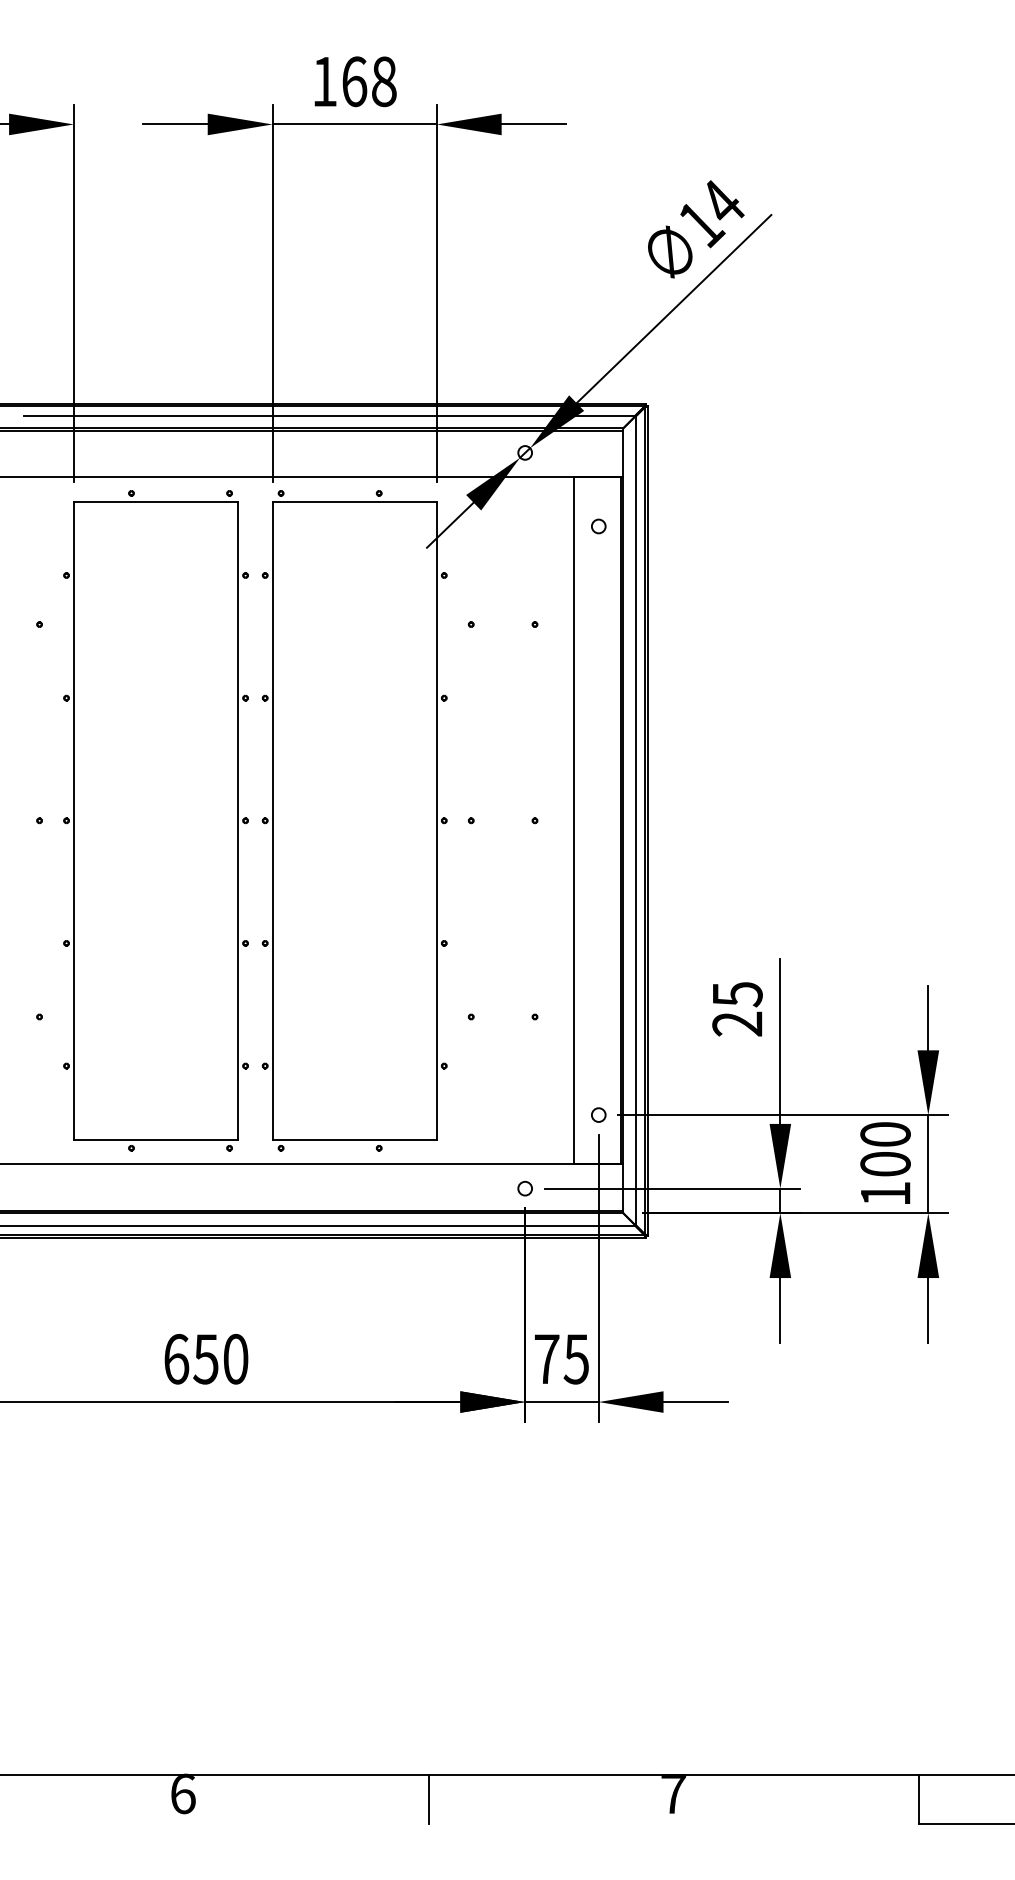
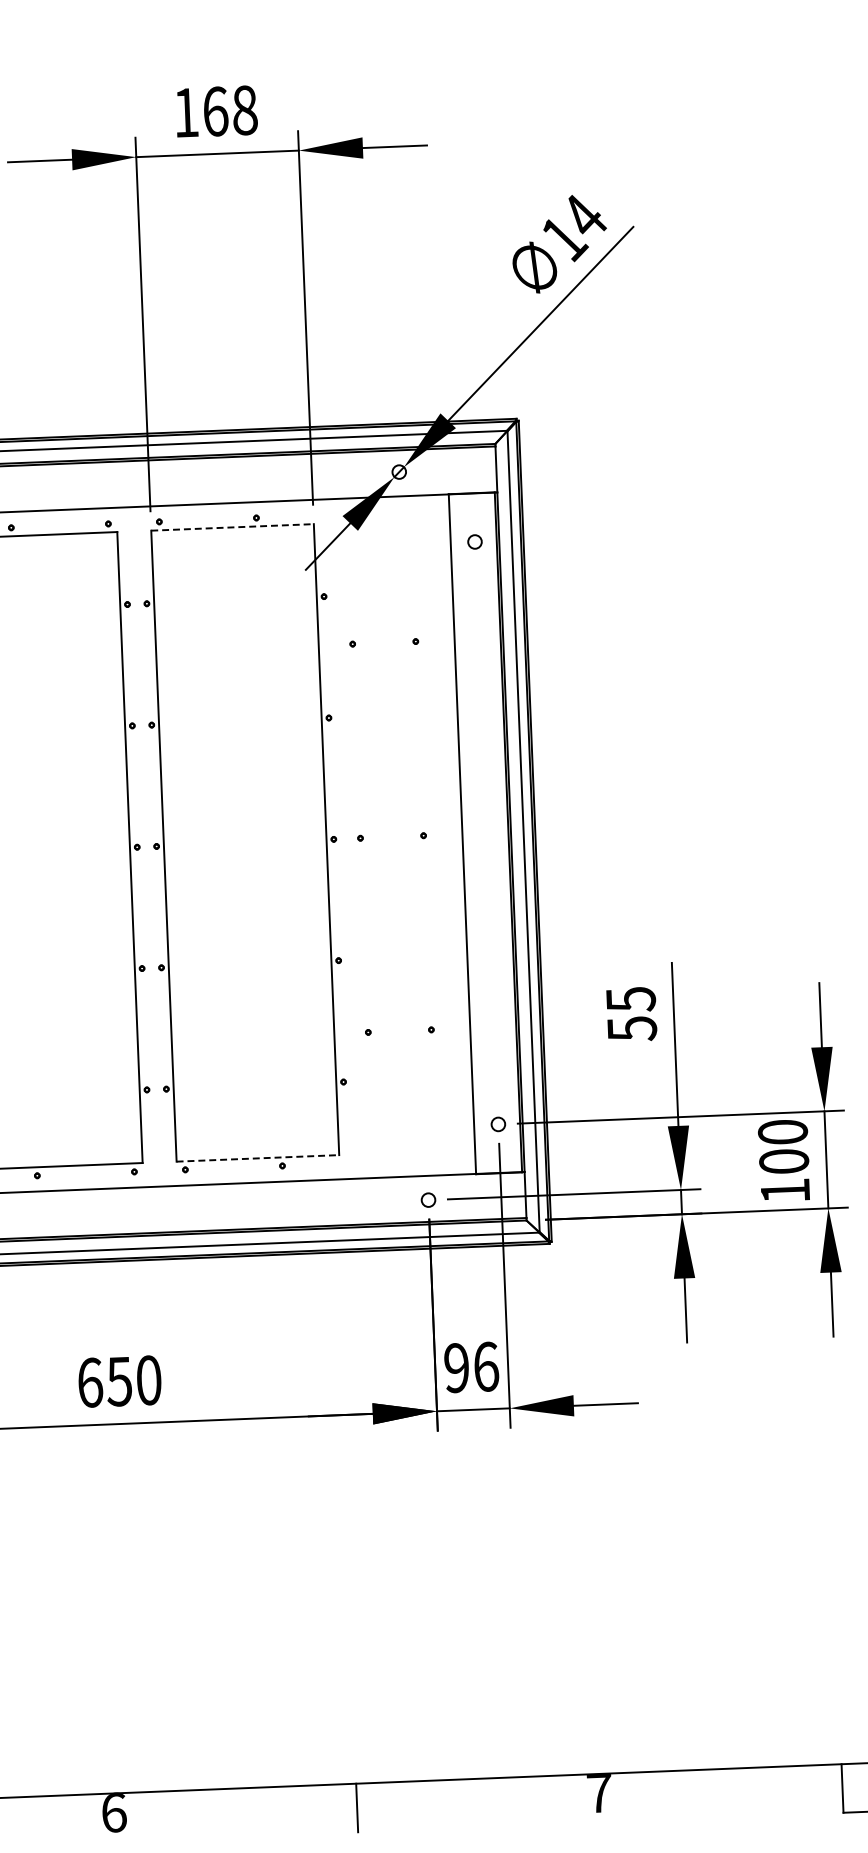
line: (355, 501) -> (233, 526), solid -> dashed
text: (737, 1024) -> (632, 1029), 25 -> 55
line: (355, 1139) -> (258, 1158), solid -> dashed
text: (561, 1358) -> (471, 1366), 75 -> 96

